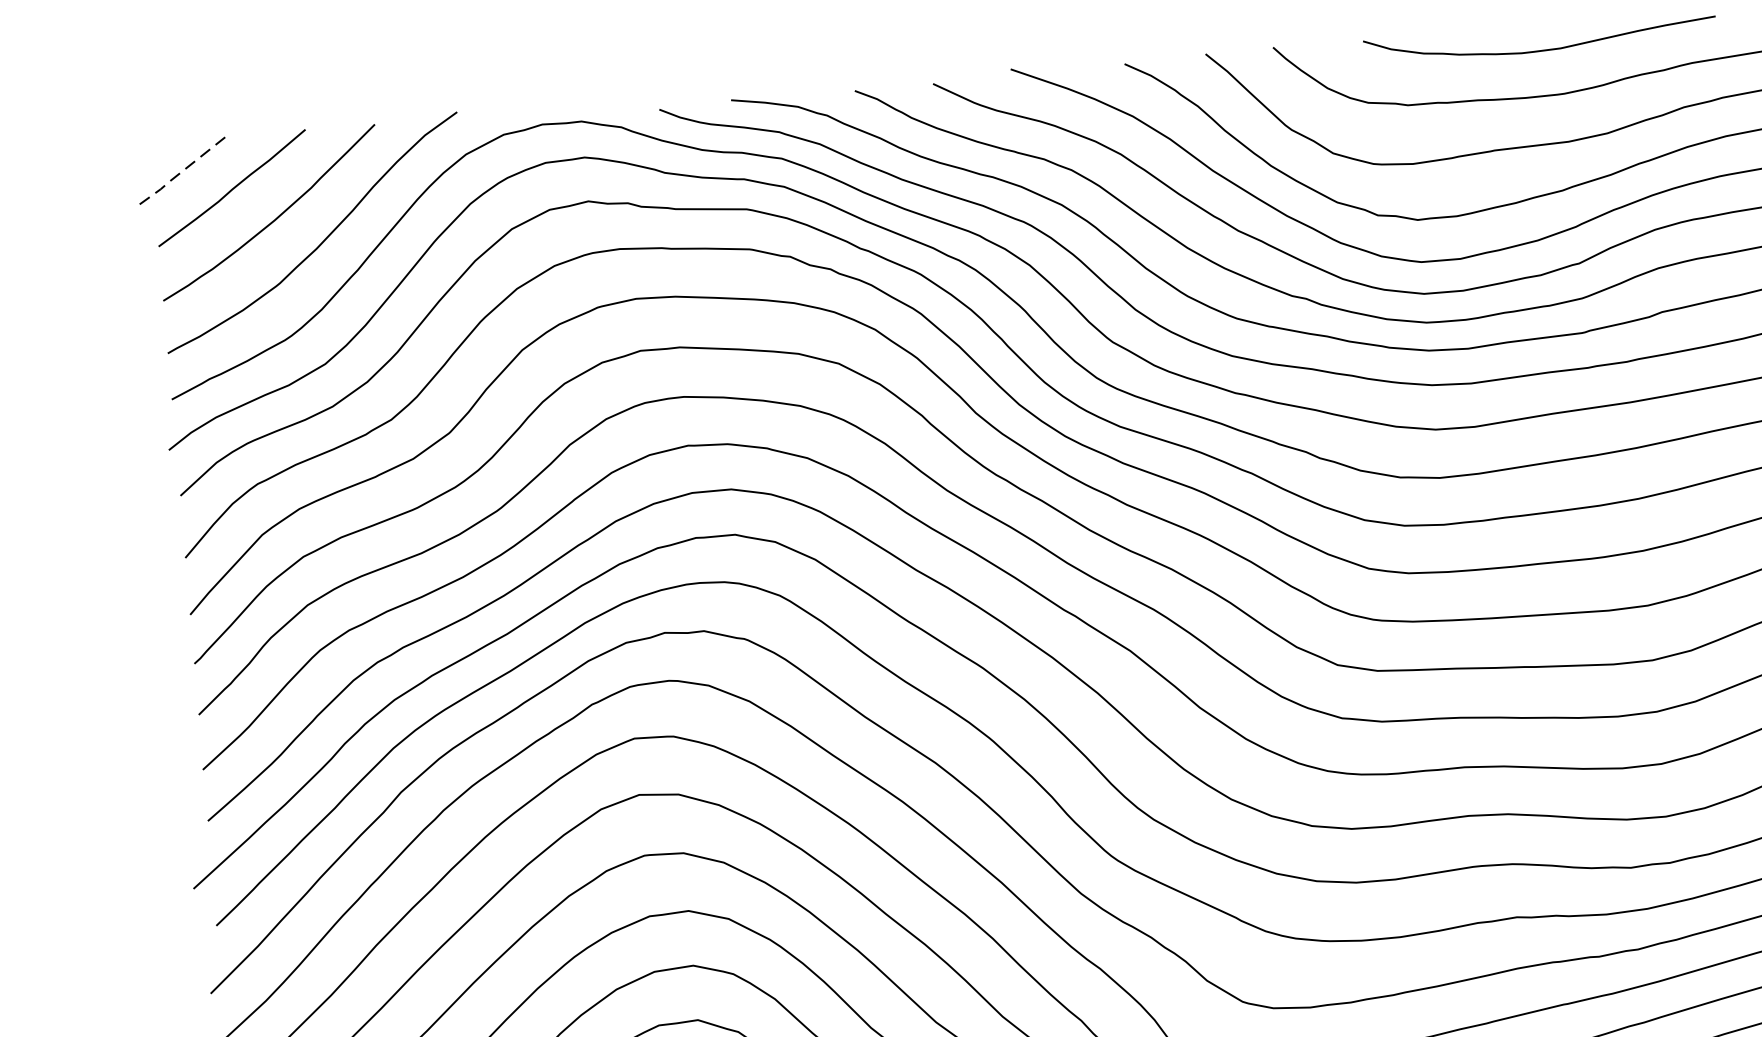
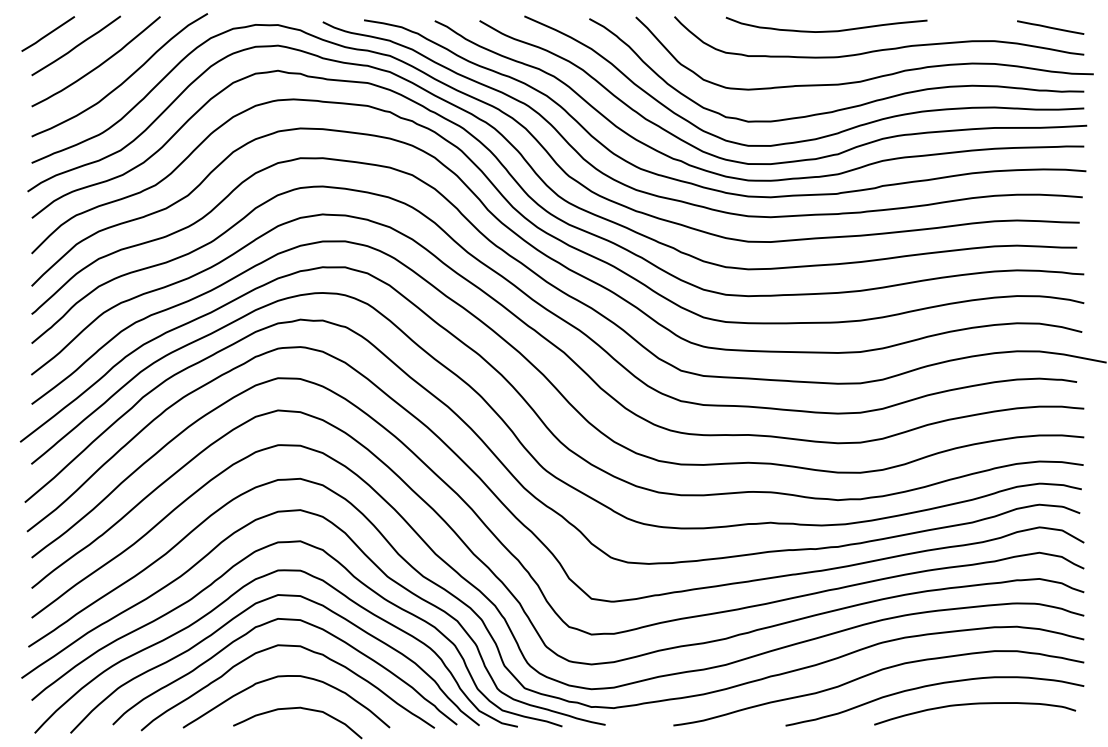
line: (178, 174) -> (46, 35), dashed -> solid

